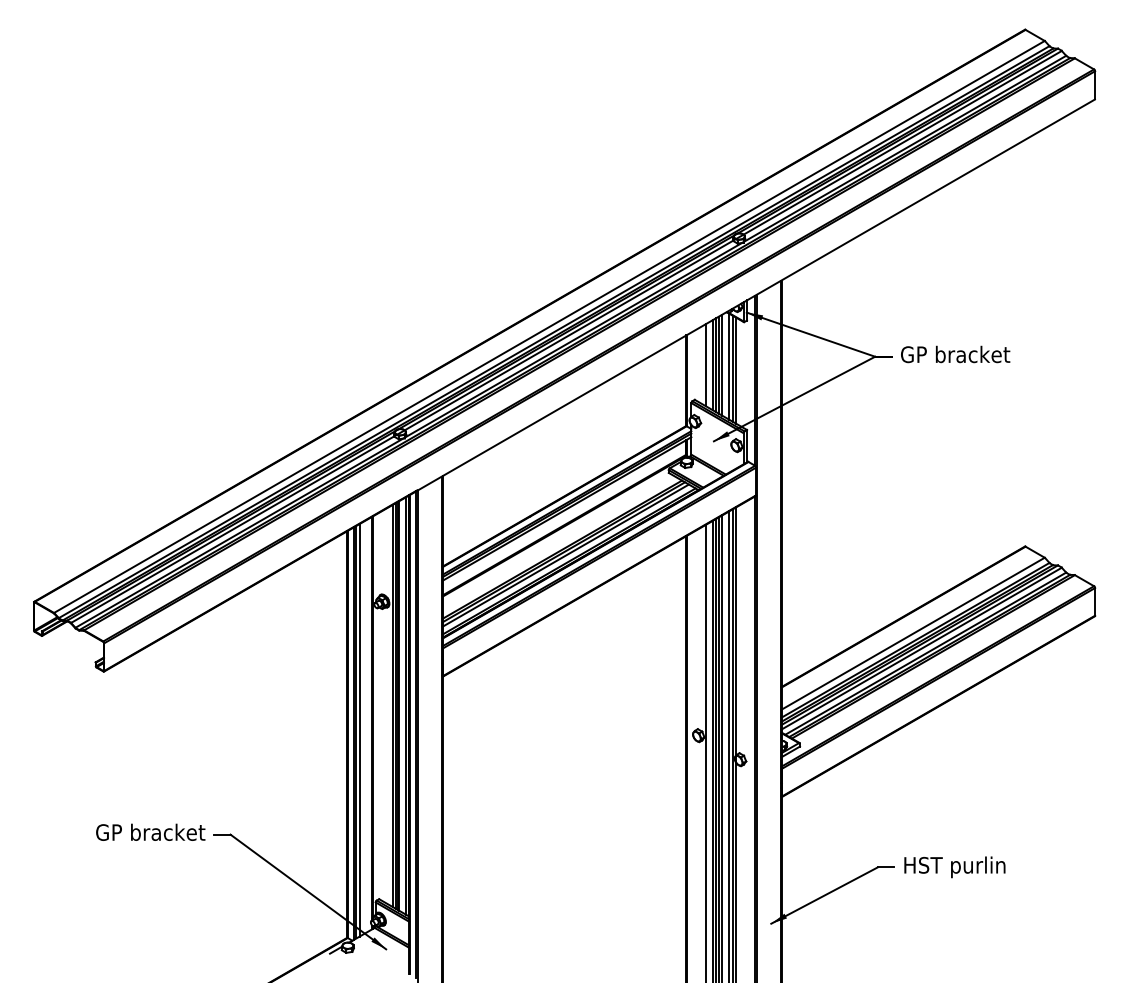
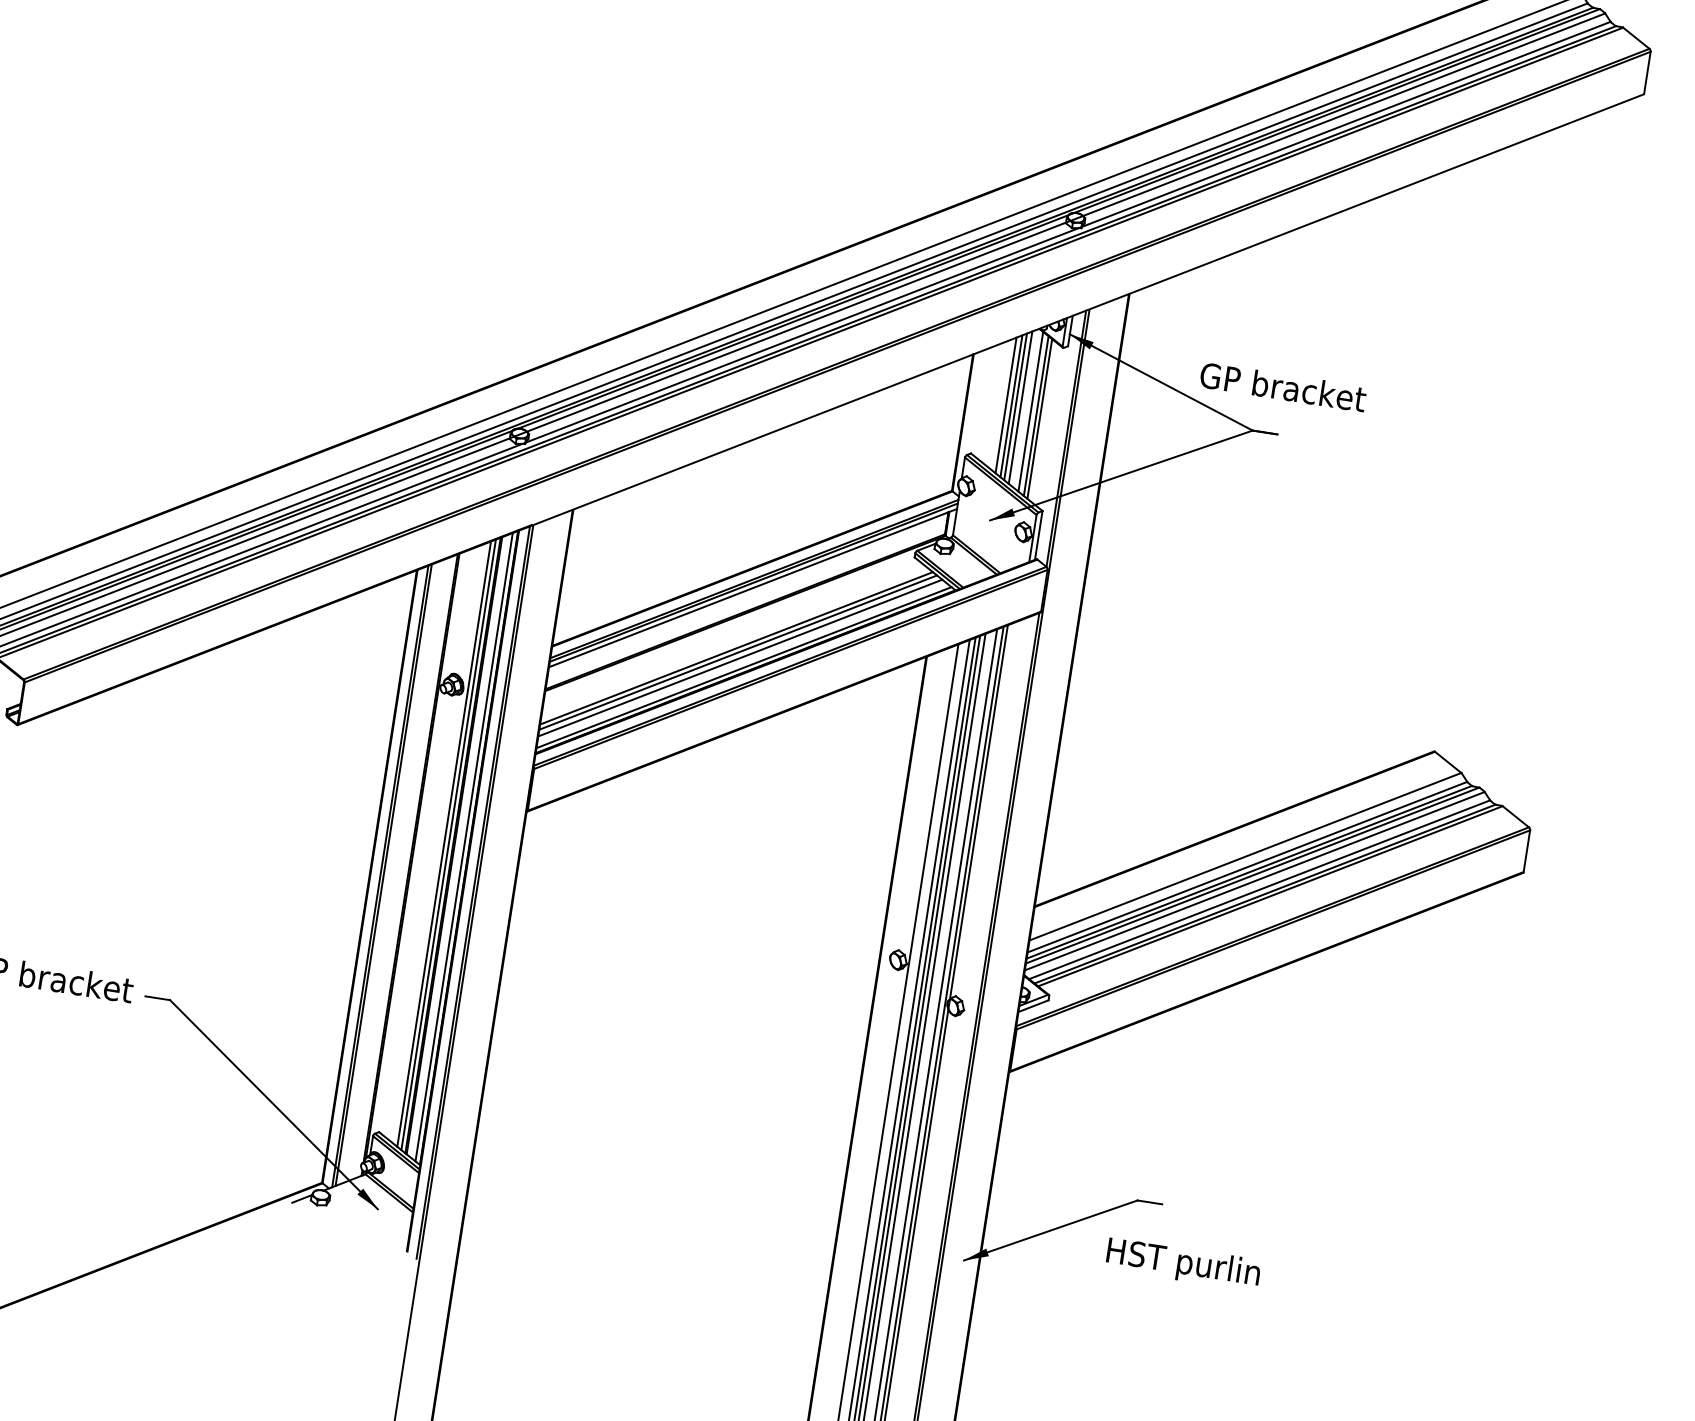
text: (955, 354) -> (1283, 387), moved
line: (705, 365) -> (995, 404), removed
line: (359, 730) -> (388, 873), removed
text: (954, 867) -> (1182, 1264), moved

